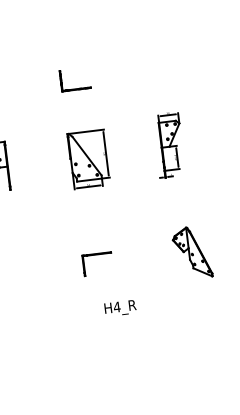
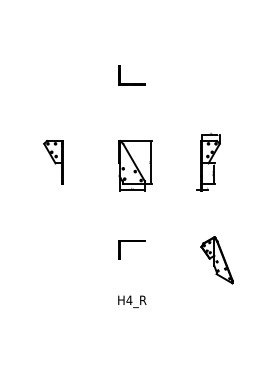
part: (75, 88) -> (131, 83), moved
part: (96, 254) -> (131, 241), moved
text: (120, 308) -> (132, 301), moved

